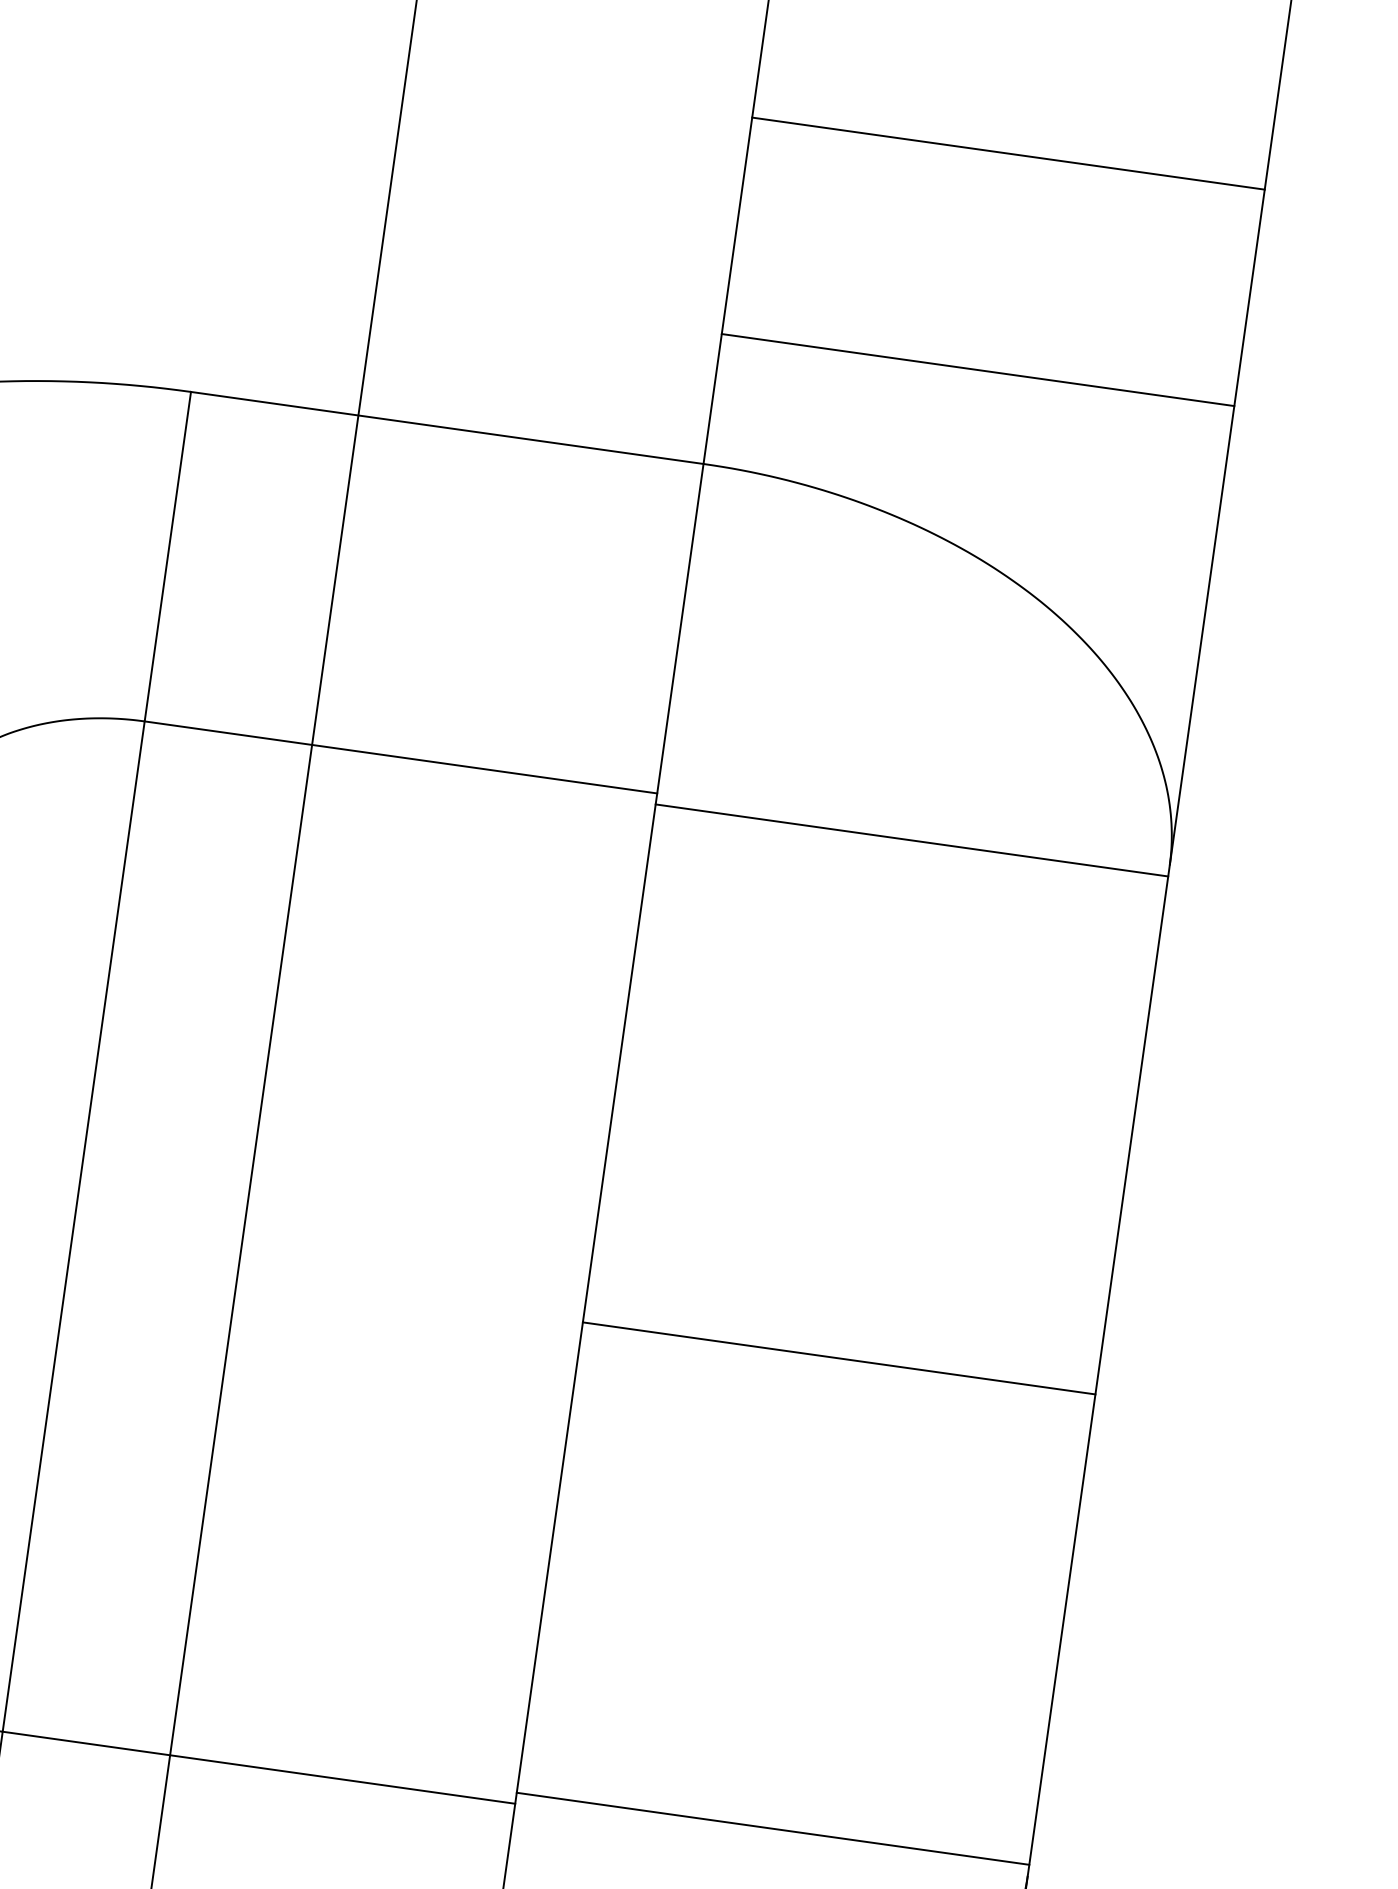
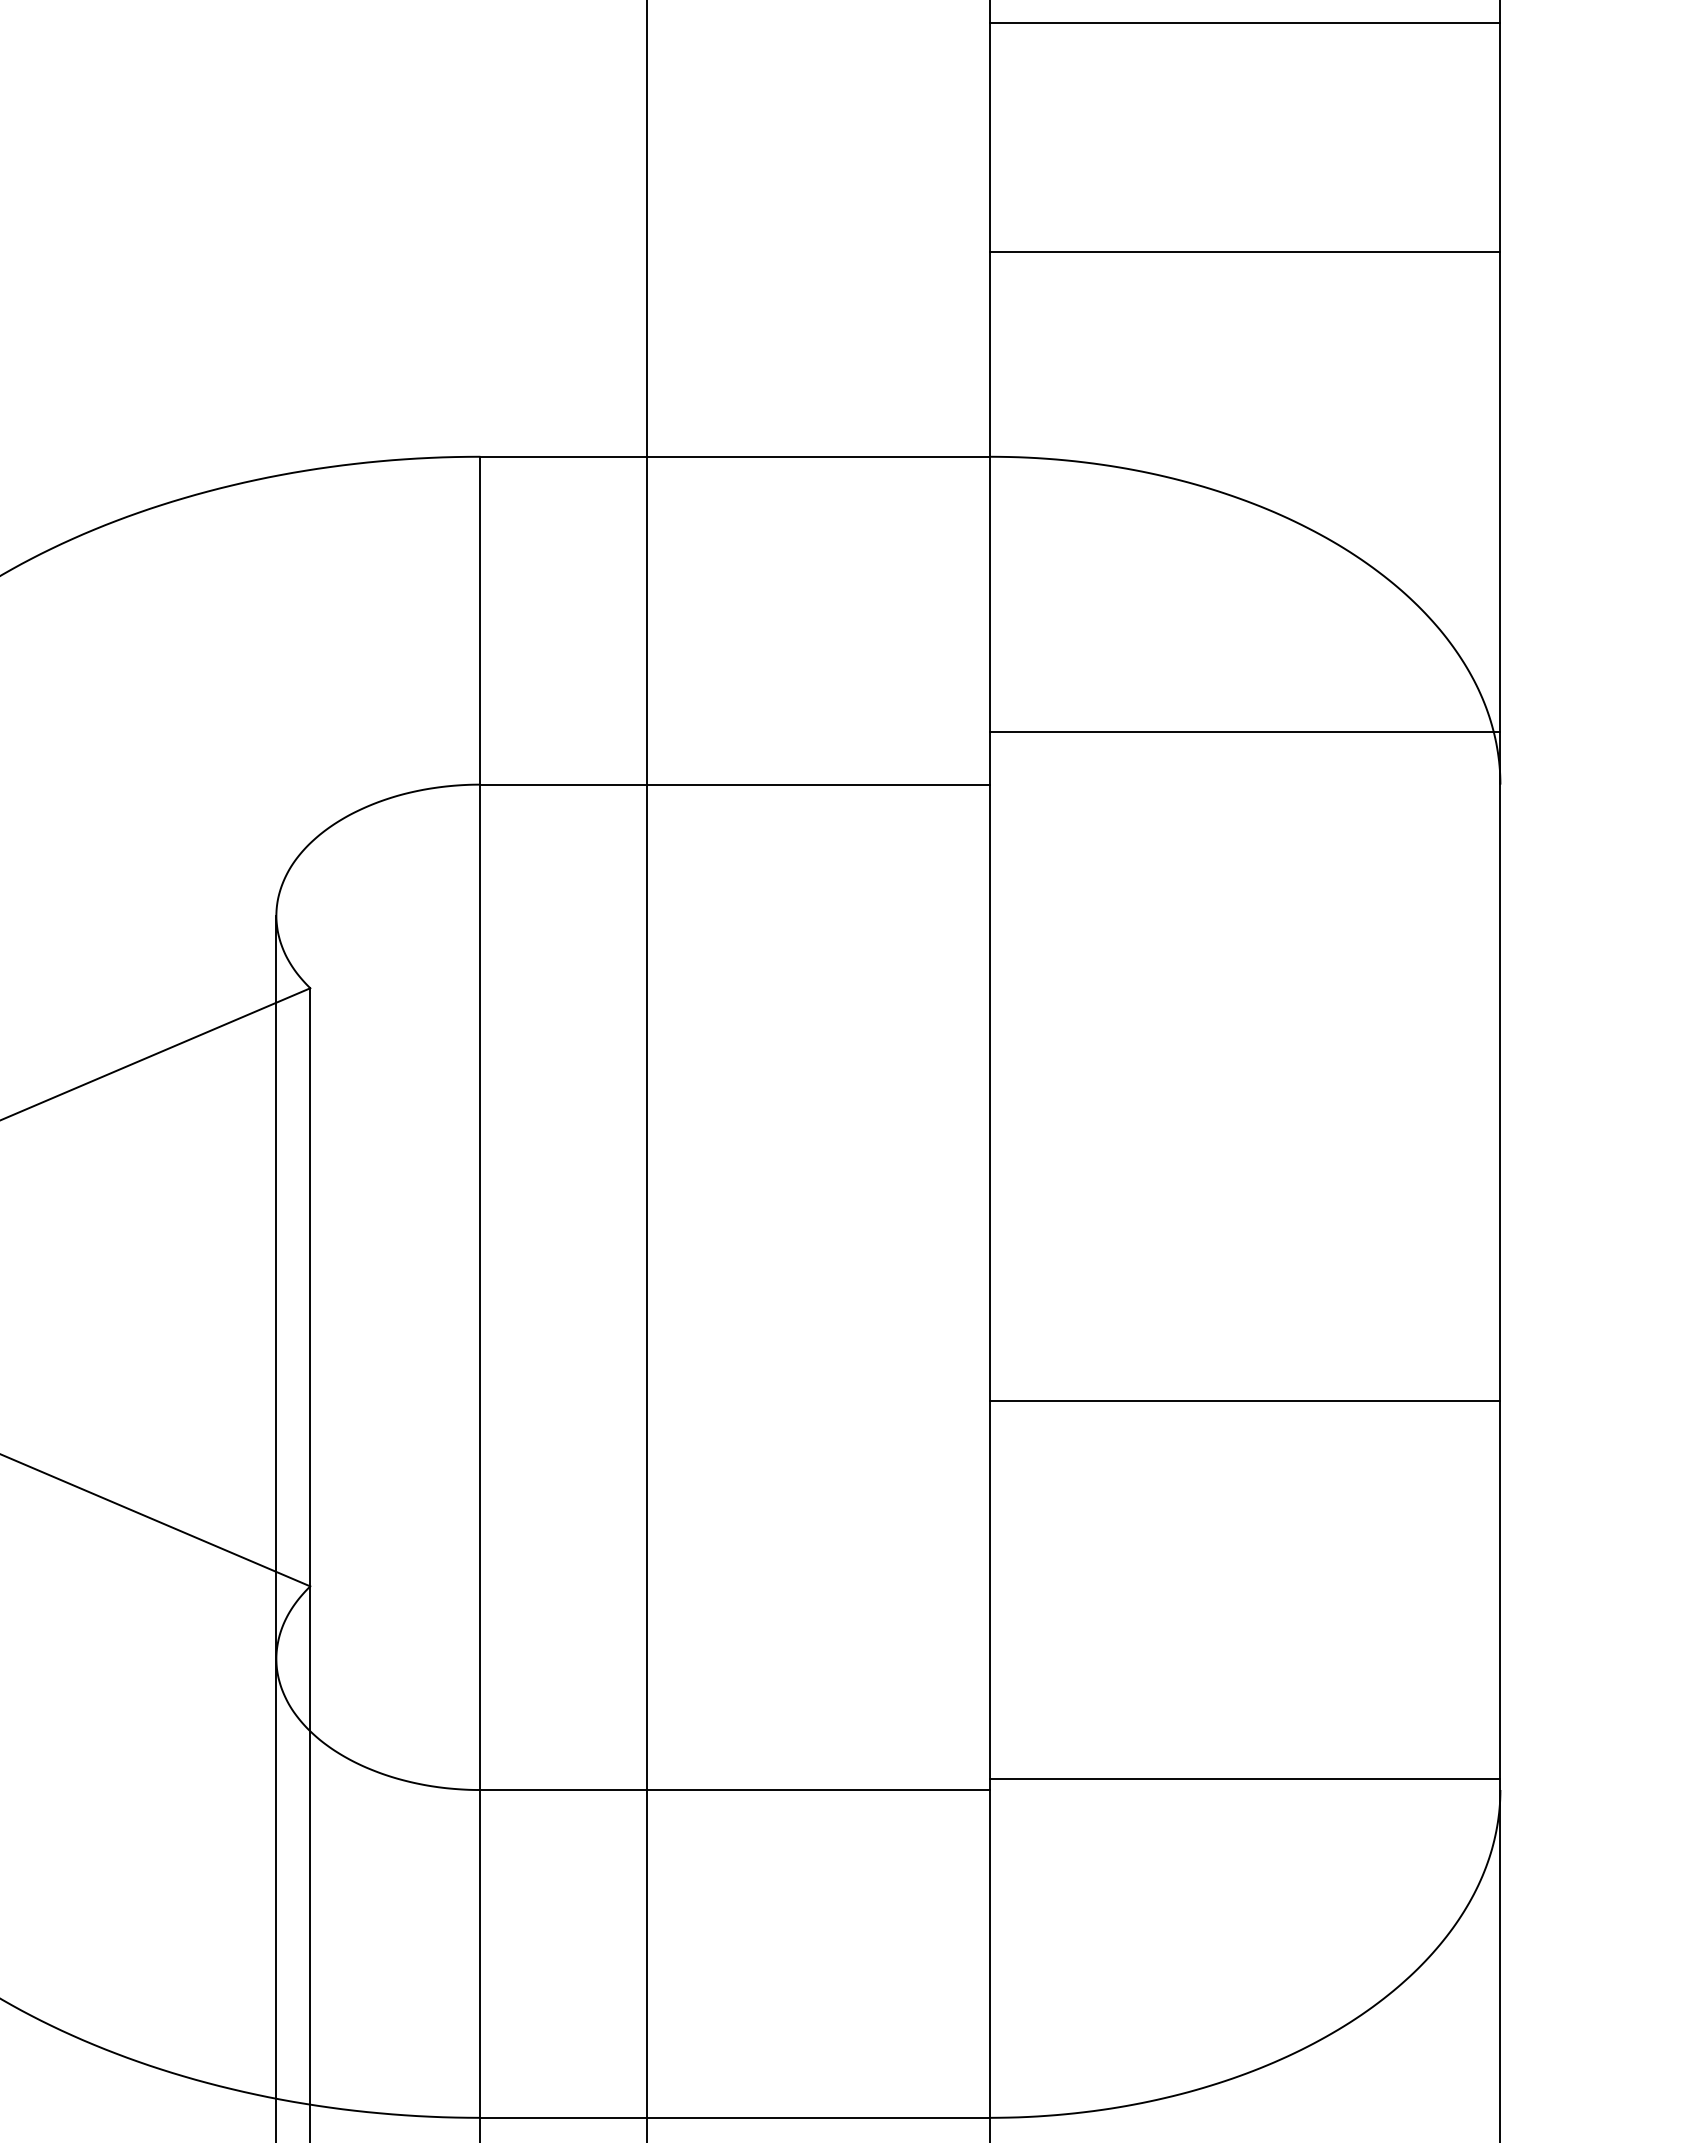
line: (1008, 154) -> (1245, 23), moved
line: (978, 370) -> (1245, 252), moved
line: (912, 840) -> (1245, 731), moved
line: (839, 1357) -> (1245, 1400), moved

